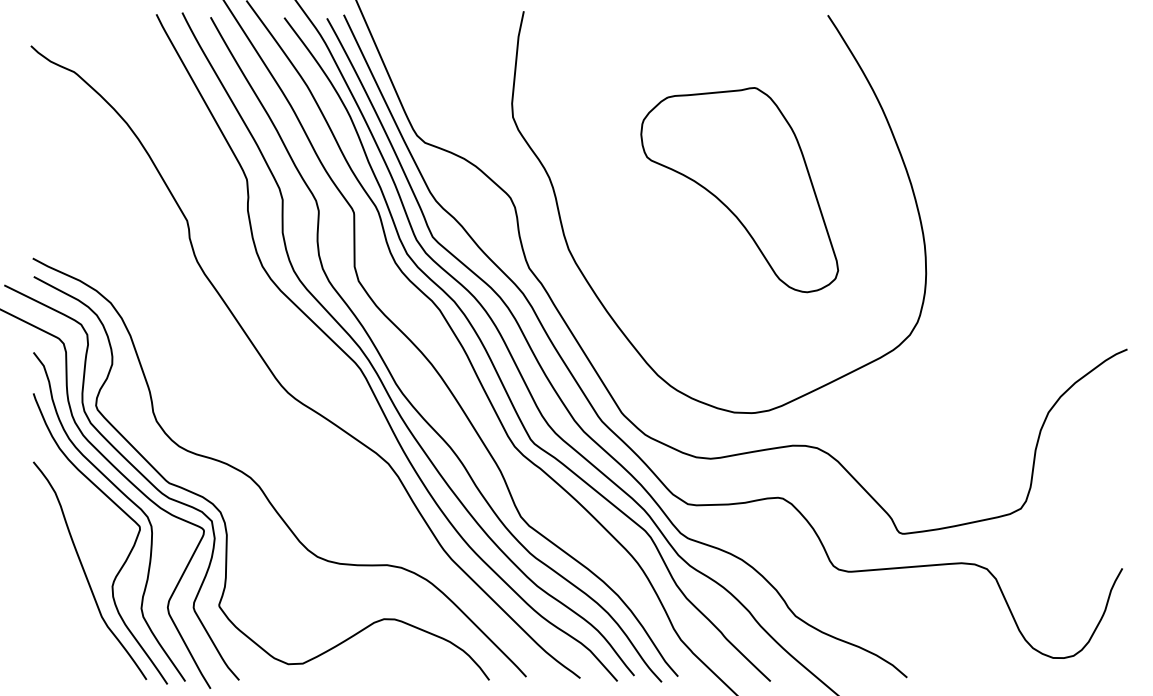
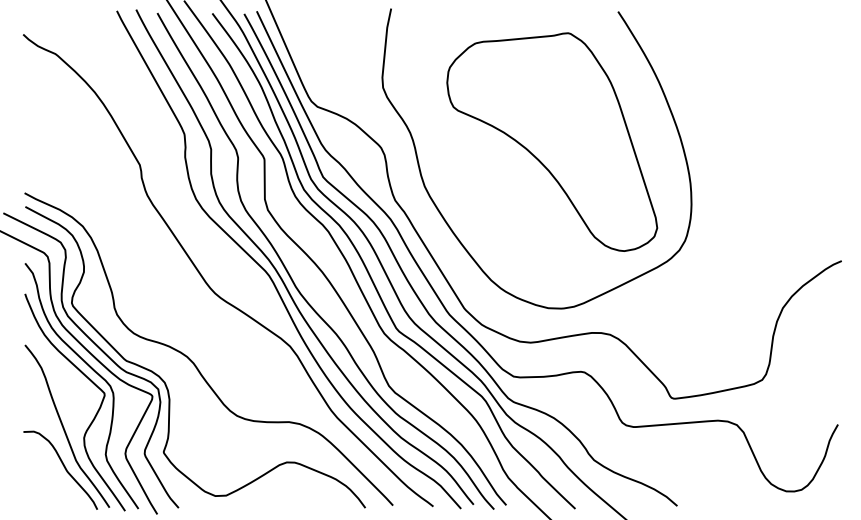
part: (739, 189) -> (552, 141), size x1.43
curve: (86, 627) -> (64, 468), added

